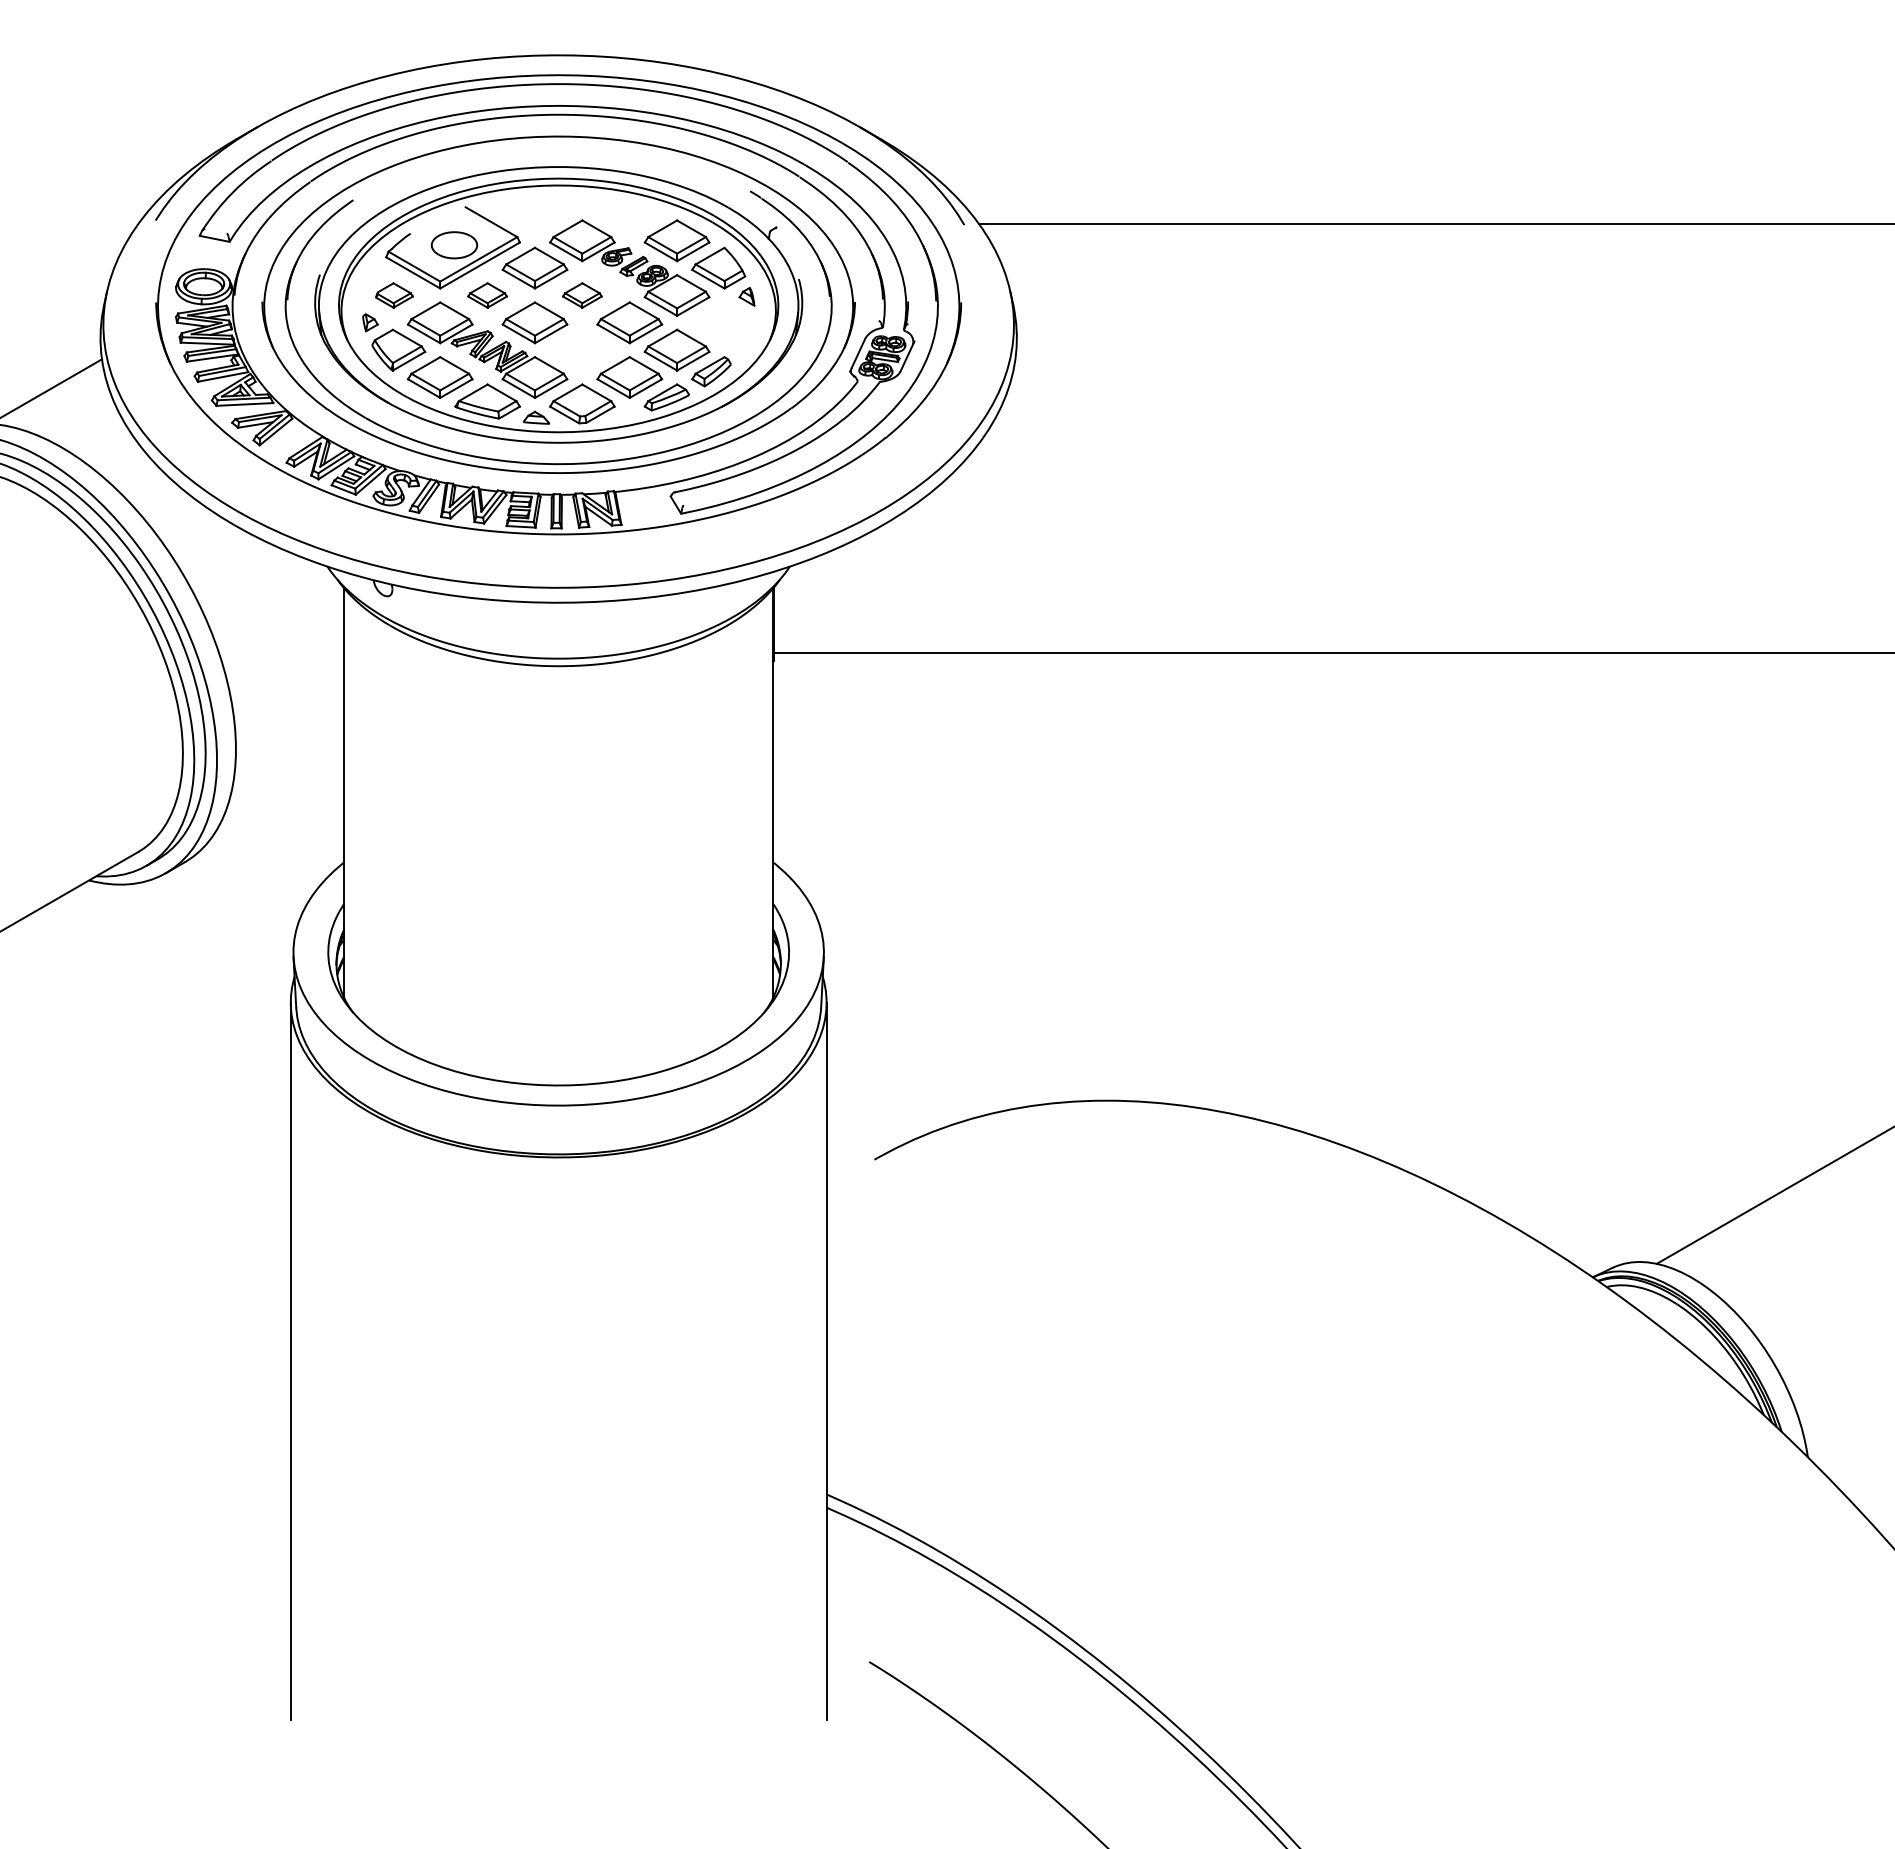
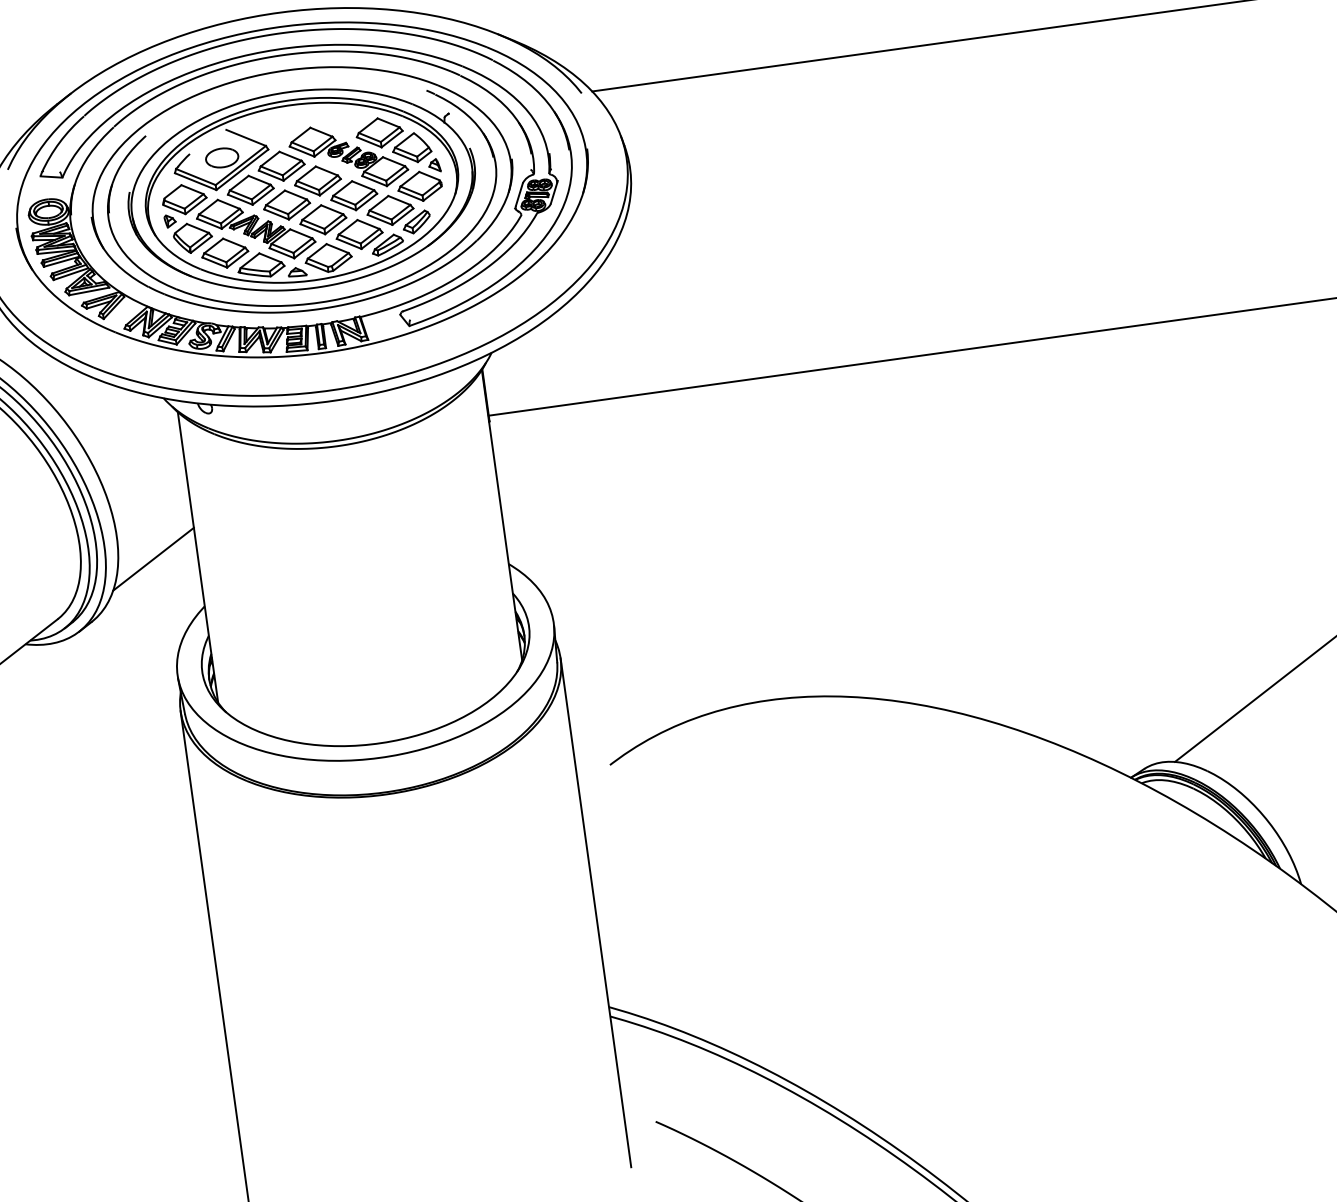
part: (394, 295) -> (184, 199), size x1.67
part: (487, 295) -> (250, 190), size x1.67
part: (582, 295) -> (317, 180), size x1.67
part: (722, 322) -> (419, 186), added
part: (582, 349) -> (323, 219), added
line: (282, 787) -> (153, 559), added

